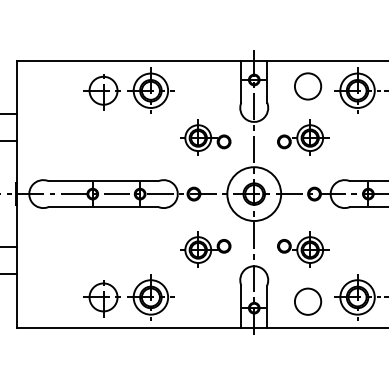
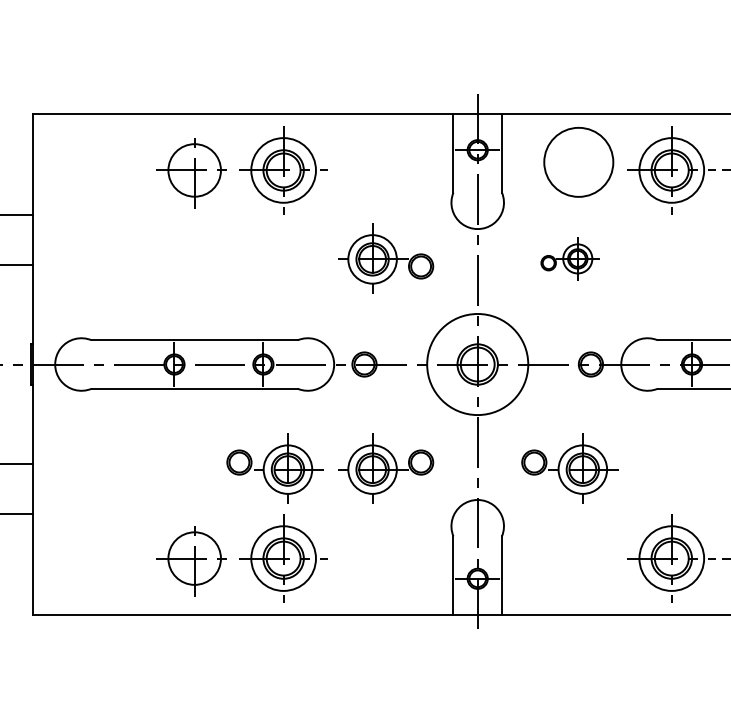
circle: (307, 86) -> (577, 162), size x1.4
part: (303, 137) -> (570, 258), size x0.6
part: (146, 249) -> (275, 468), added
circle: (308, 301) -> (579, 566), removed

